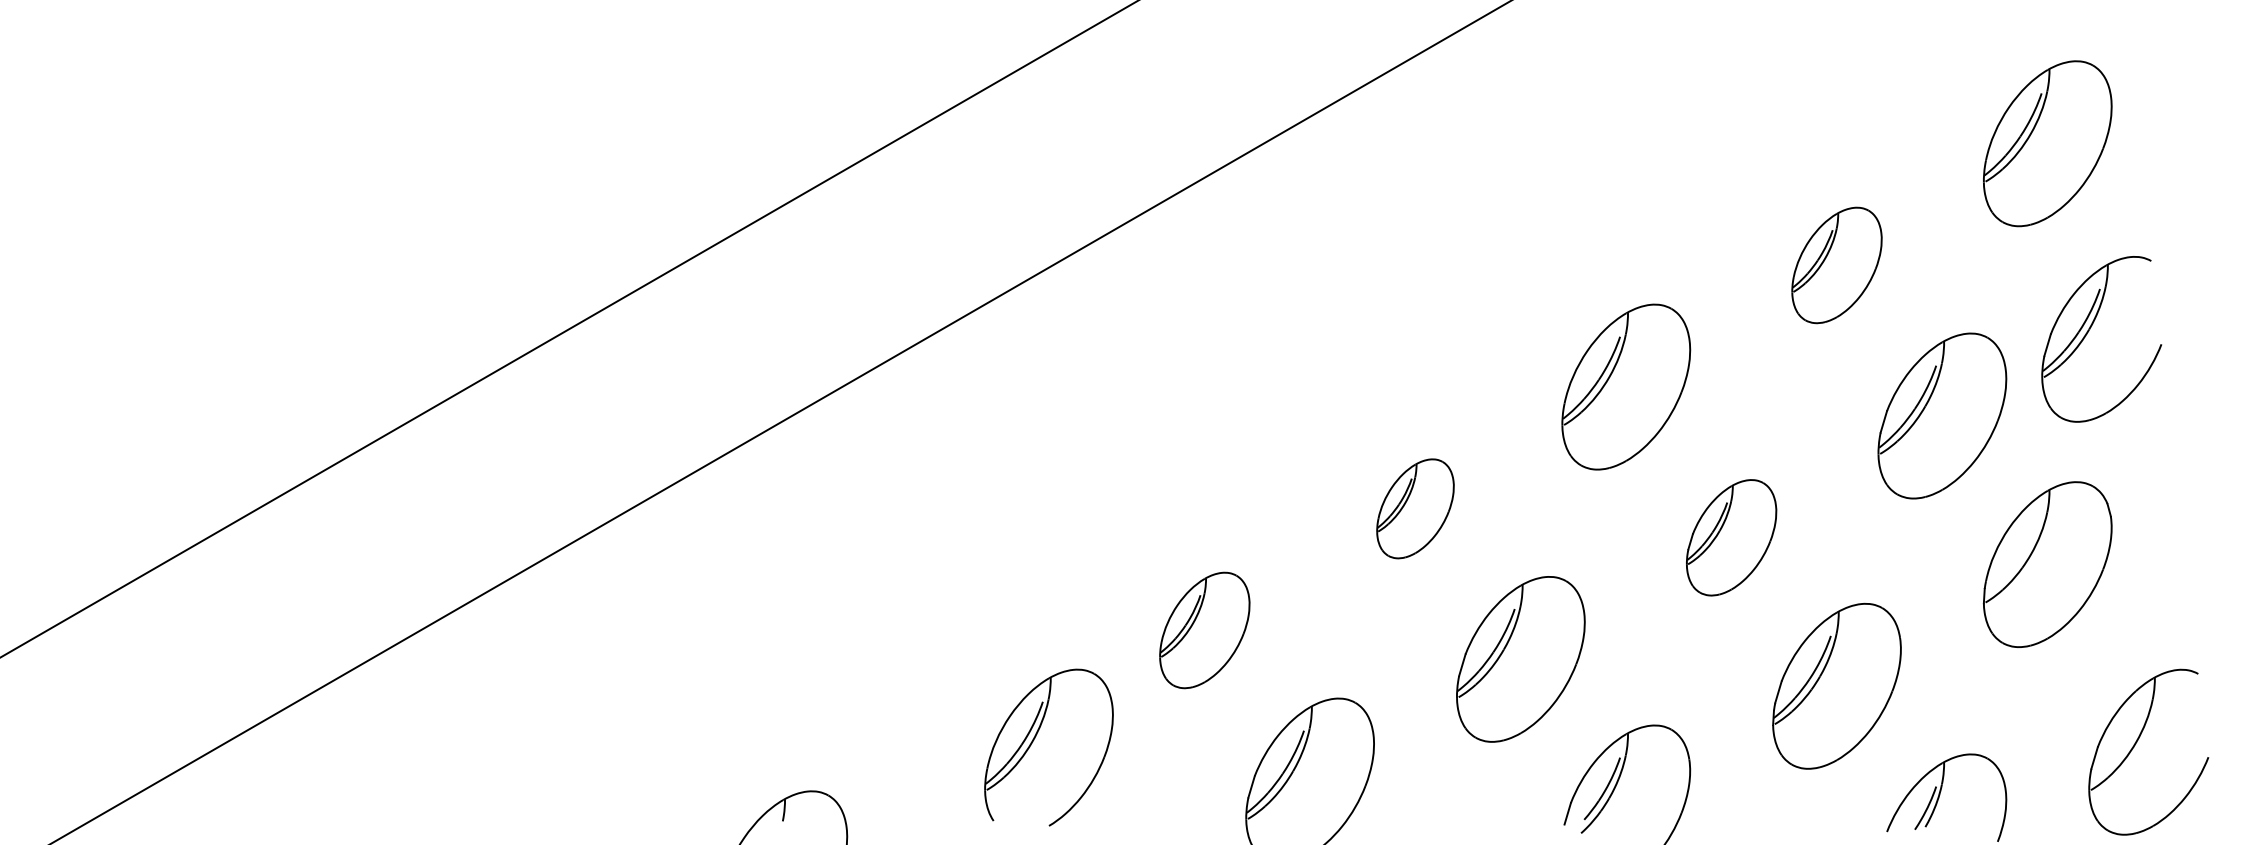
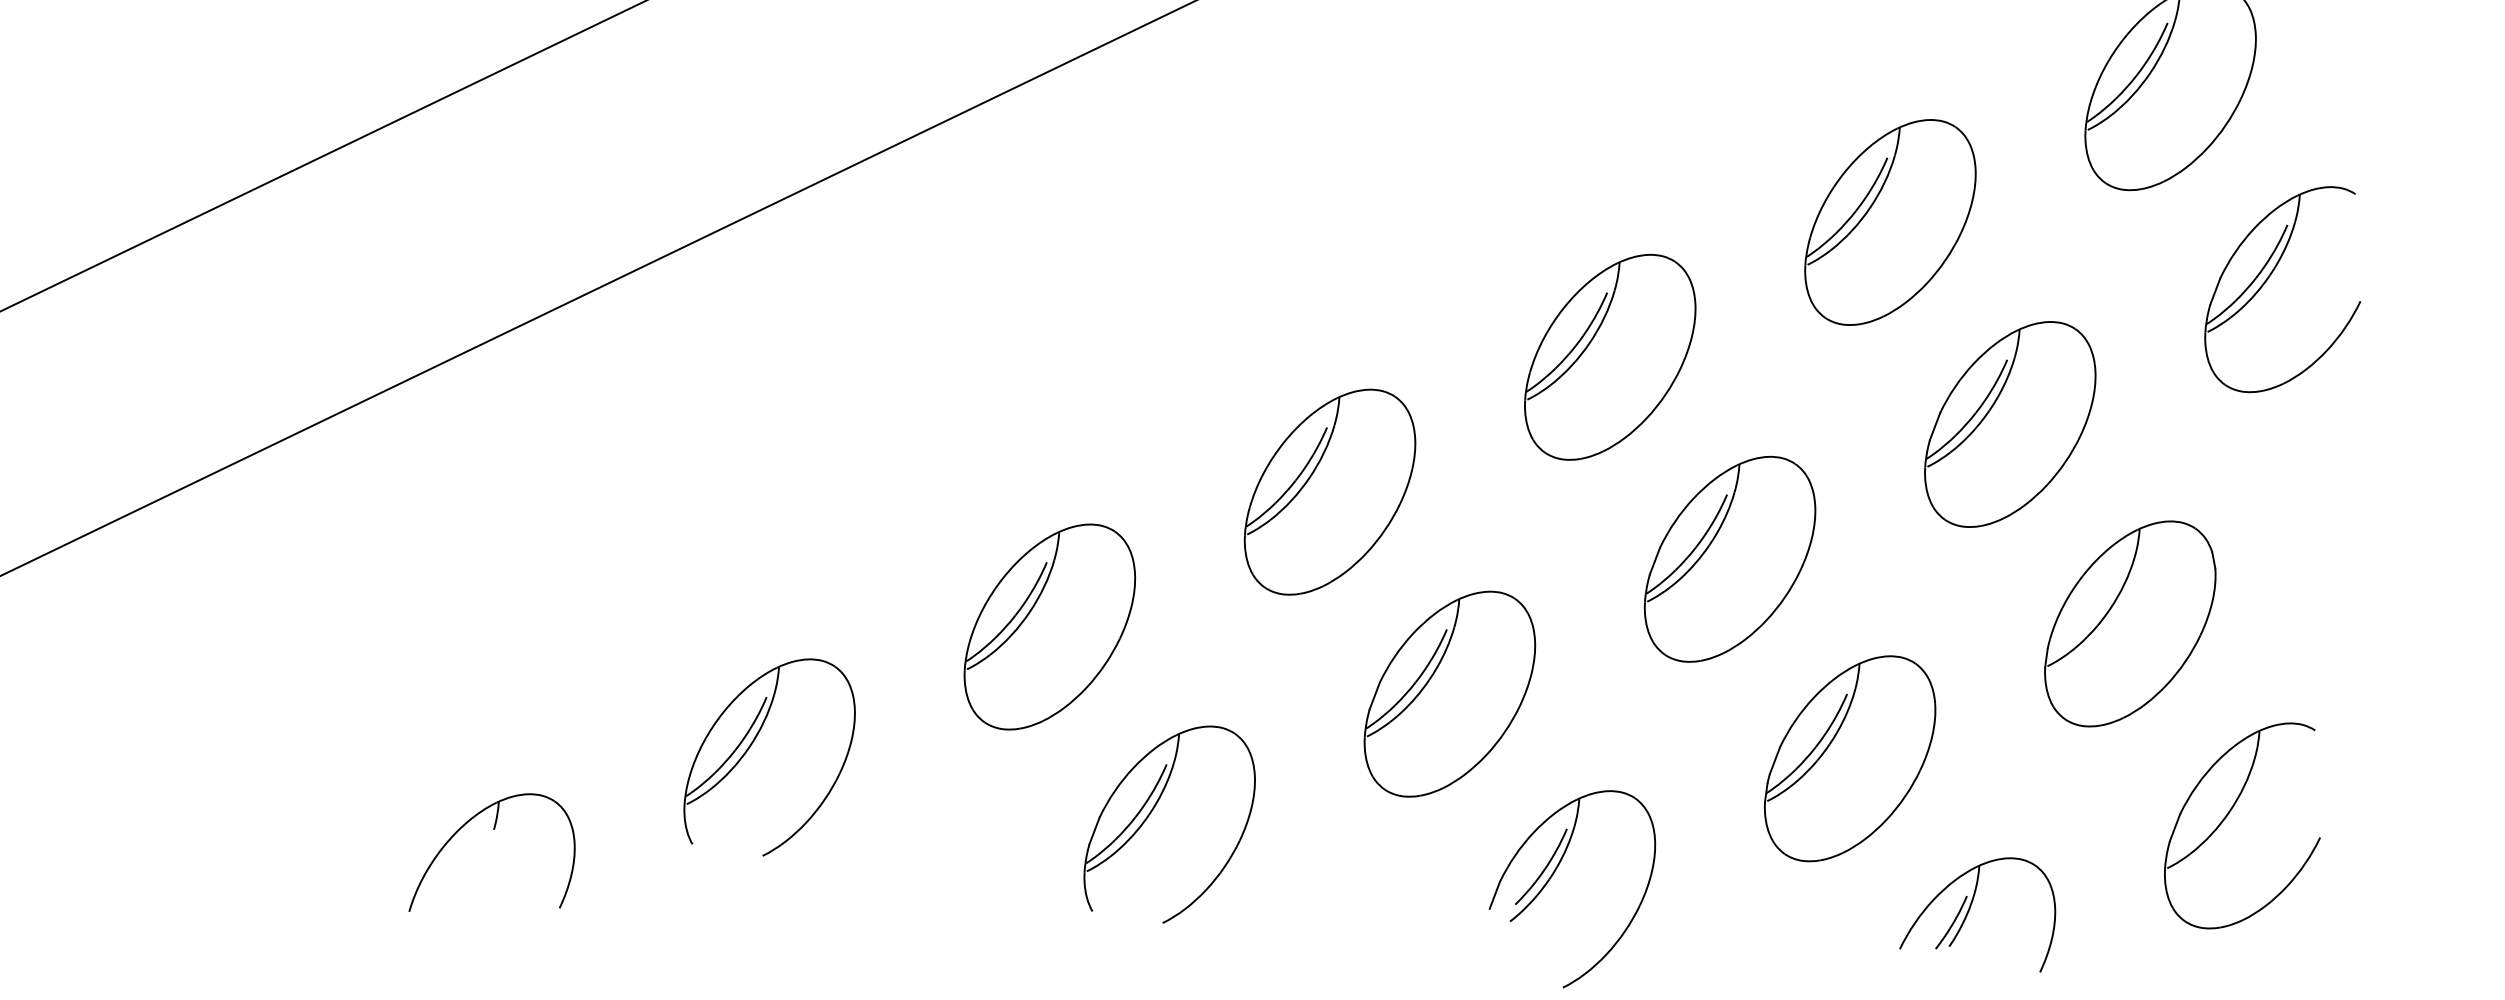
part: (1836, 265) -> (1889, 222), size x1.43
part: (2089, 331) -> (2270, 278), moved
part: (1415, 508) -> (1330, 491), size x1.67
part: (1731, 537) -> (1729, 559), size x1.43
part: (1204, 630) -> (1049, 627), size x1.43
part: (1034, 740) -> (752, 745), moved
part: (2137, 742) -> (2231, 812), moved

